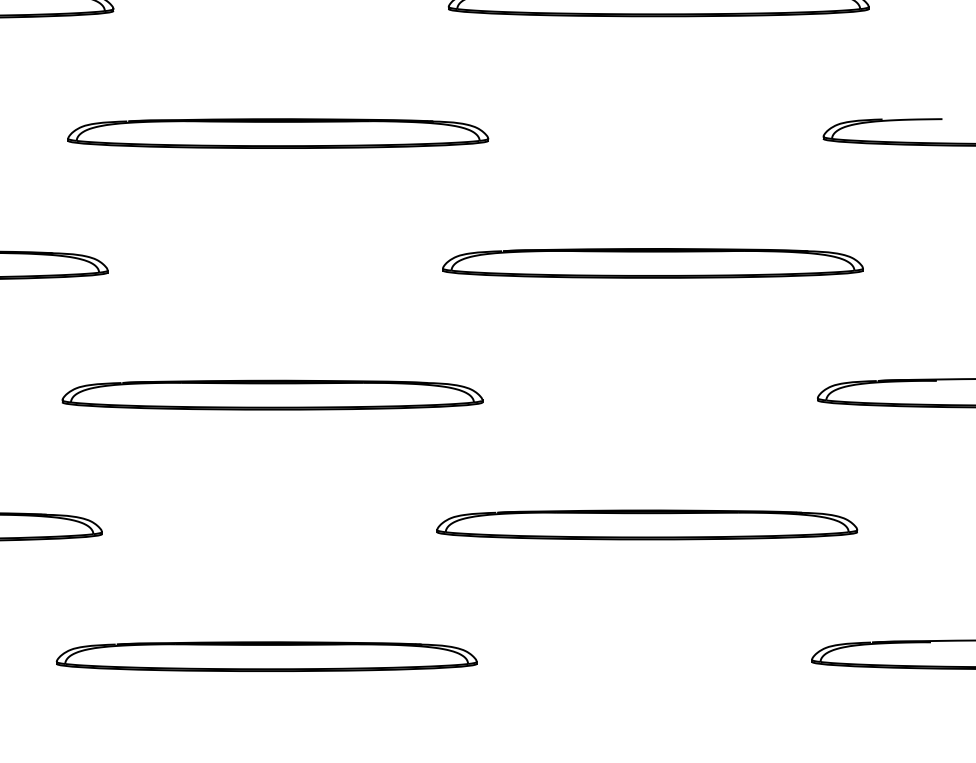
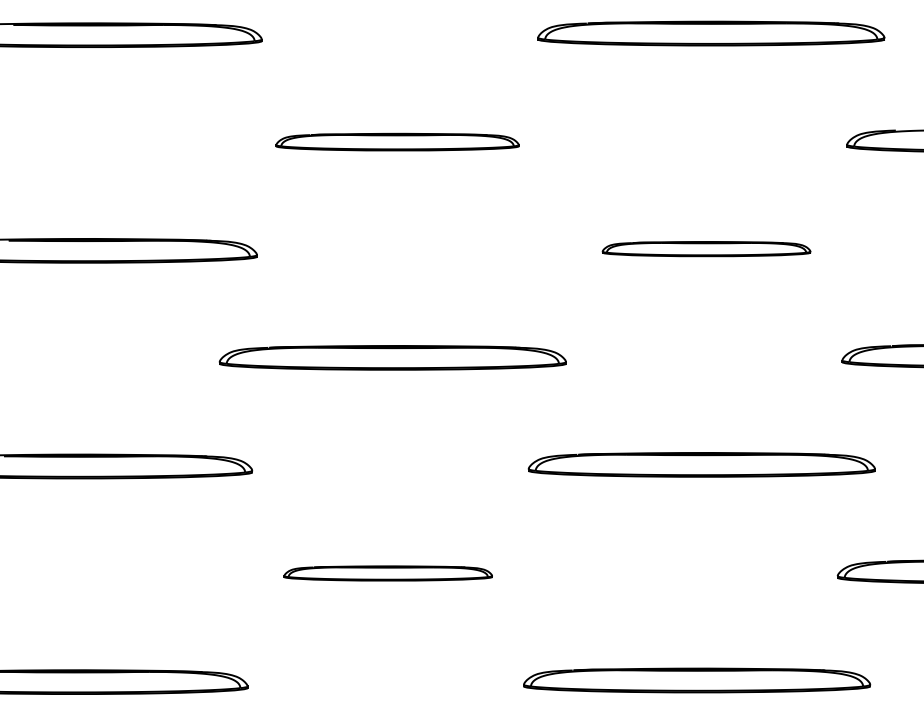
part: (278, 132) -> (397, 141), size x0.7
part: (652, 262) -> (706, 248), size x0.6
part: (267, 656) -> (388, 573), size x0.6

